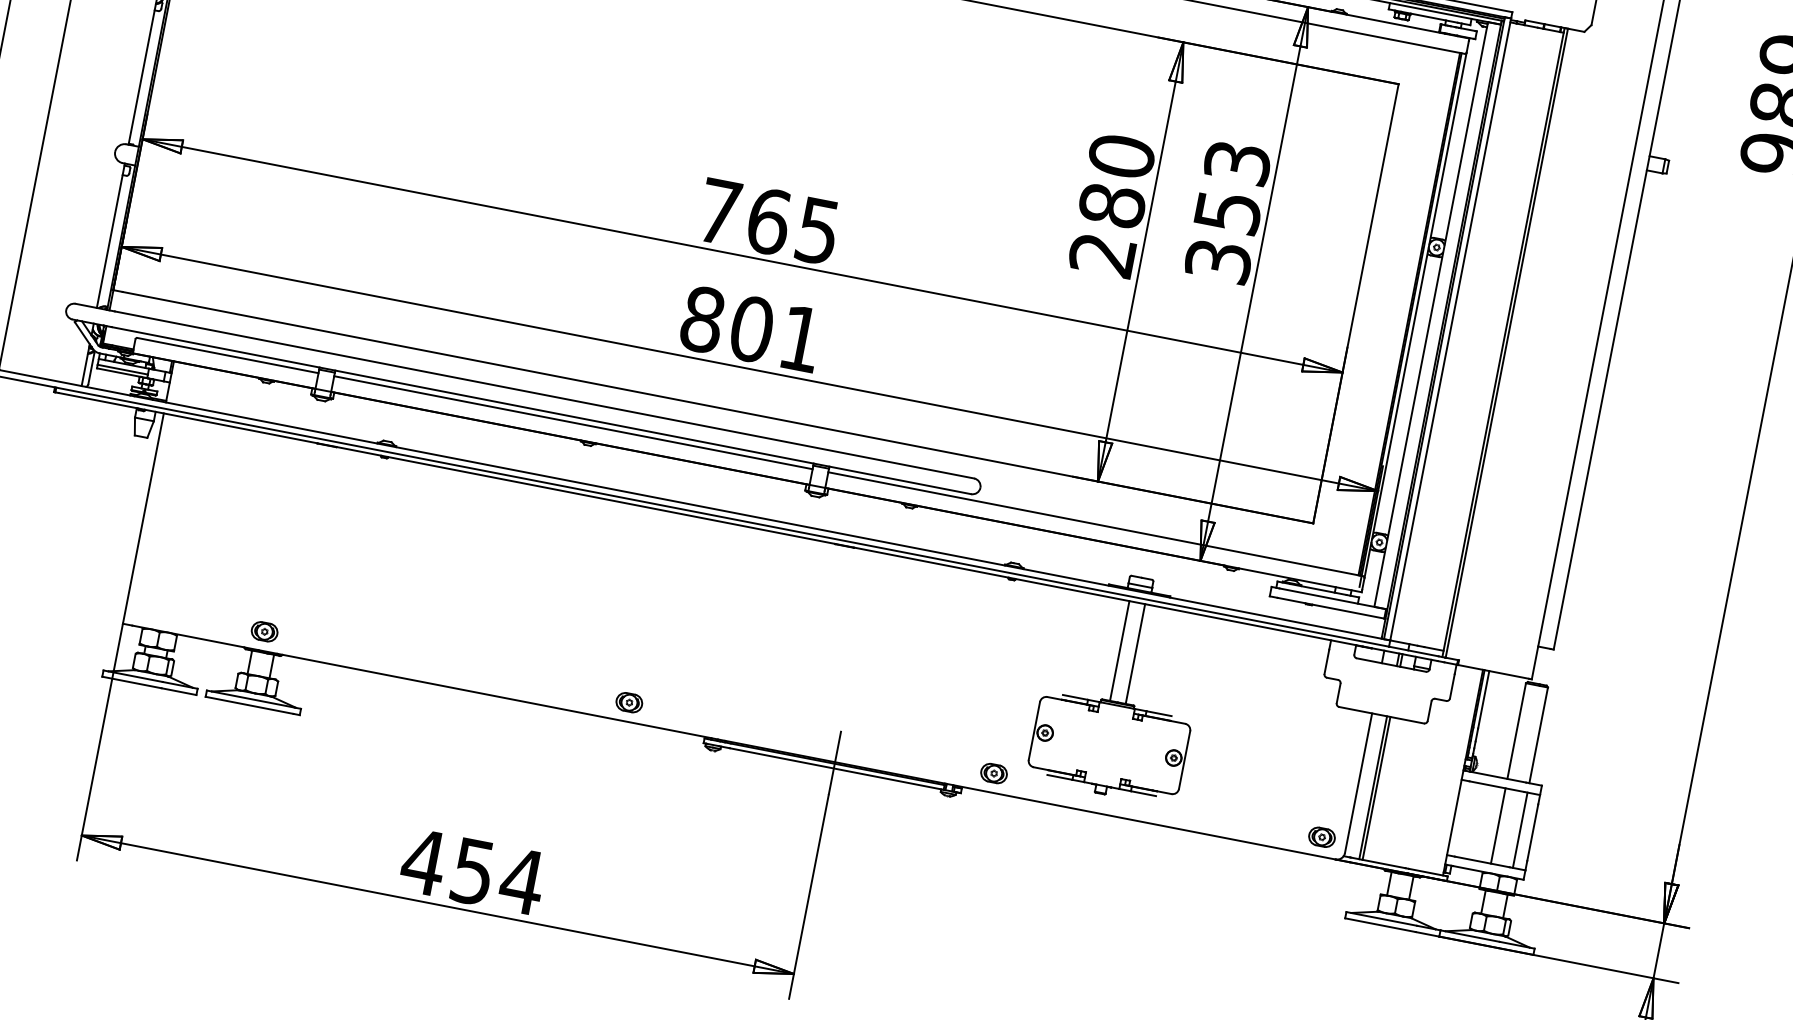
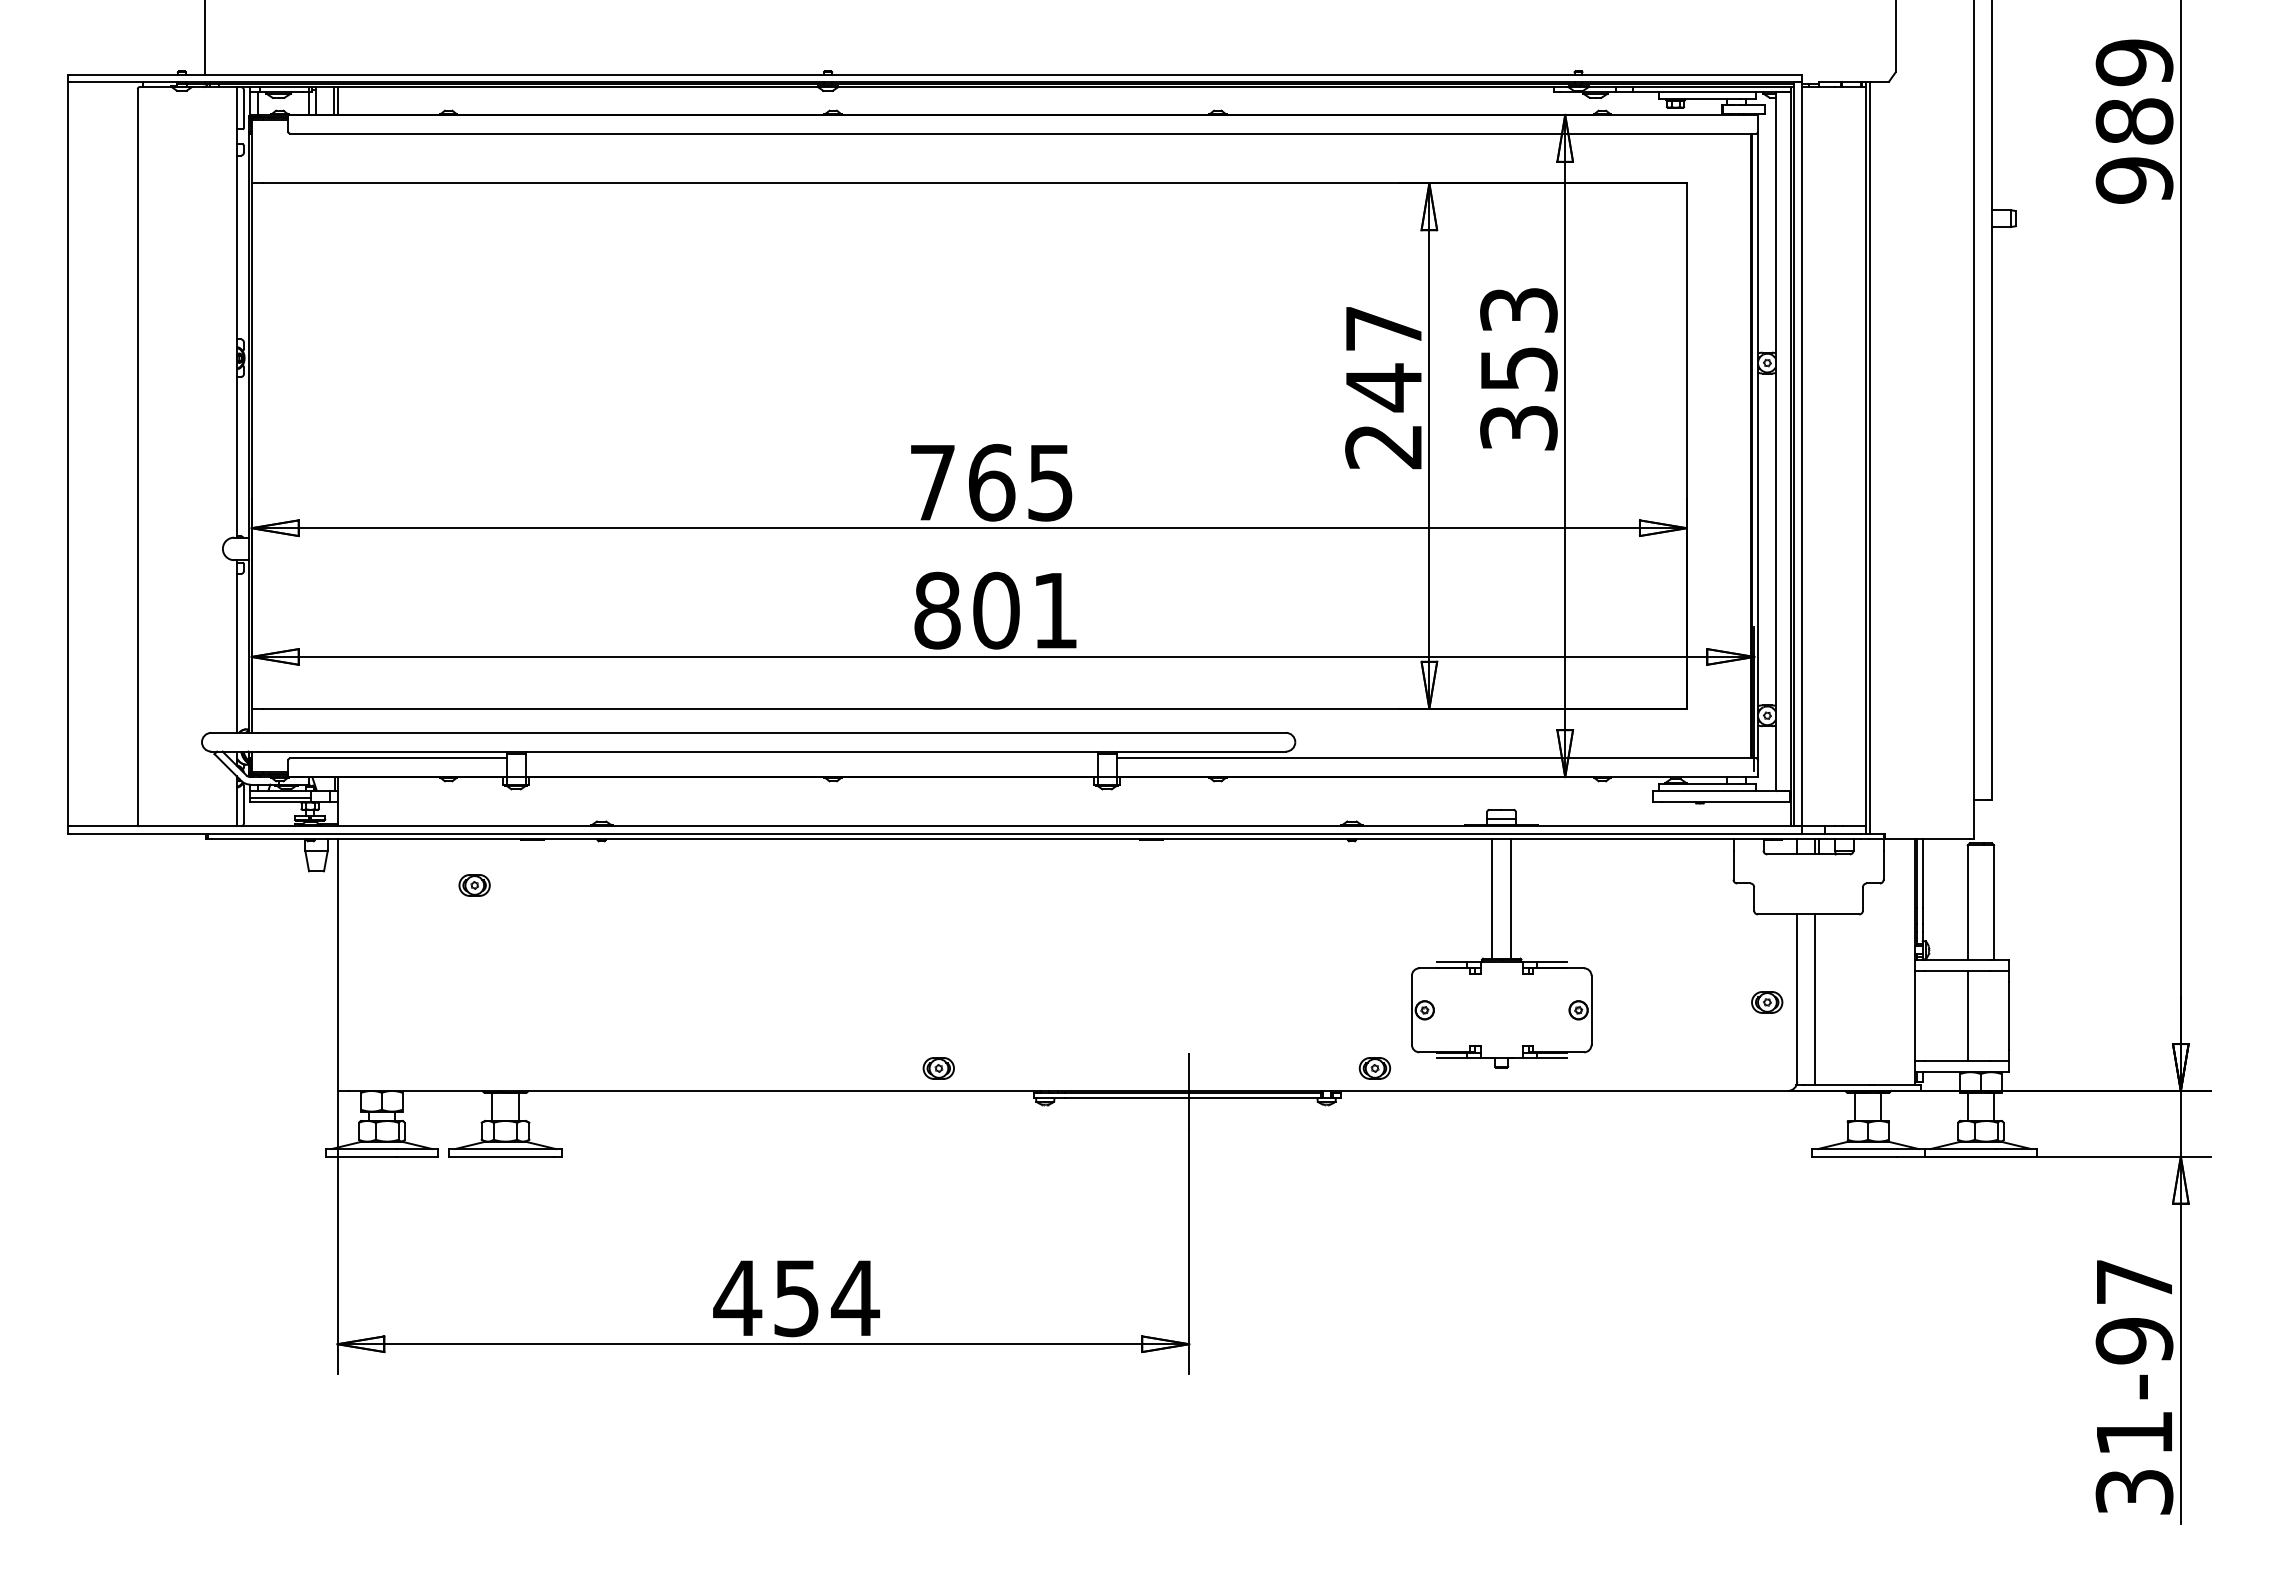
text: (1116, 181) -> (1383, 358), 280 -> 247
line: (573, 422) -> (811, 758), removed
part: (264, 631) -> (474, 885), moved
line: (1376, 788) -> (1819, 999), removed
line: (1520, 829) -> (1994, 1015), removed
part: (1322, 837) -> (1767, 1002), moved

